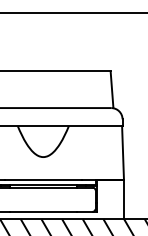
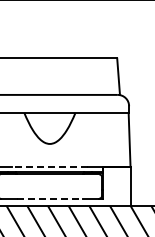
line: (42, 179) -> (49, 166), solid -> dashed
line: (43, 211) -> (50, 198), solid -> dashed

